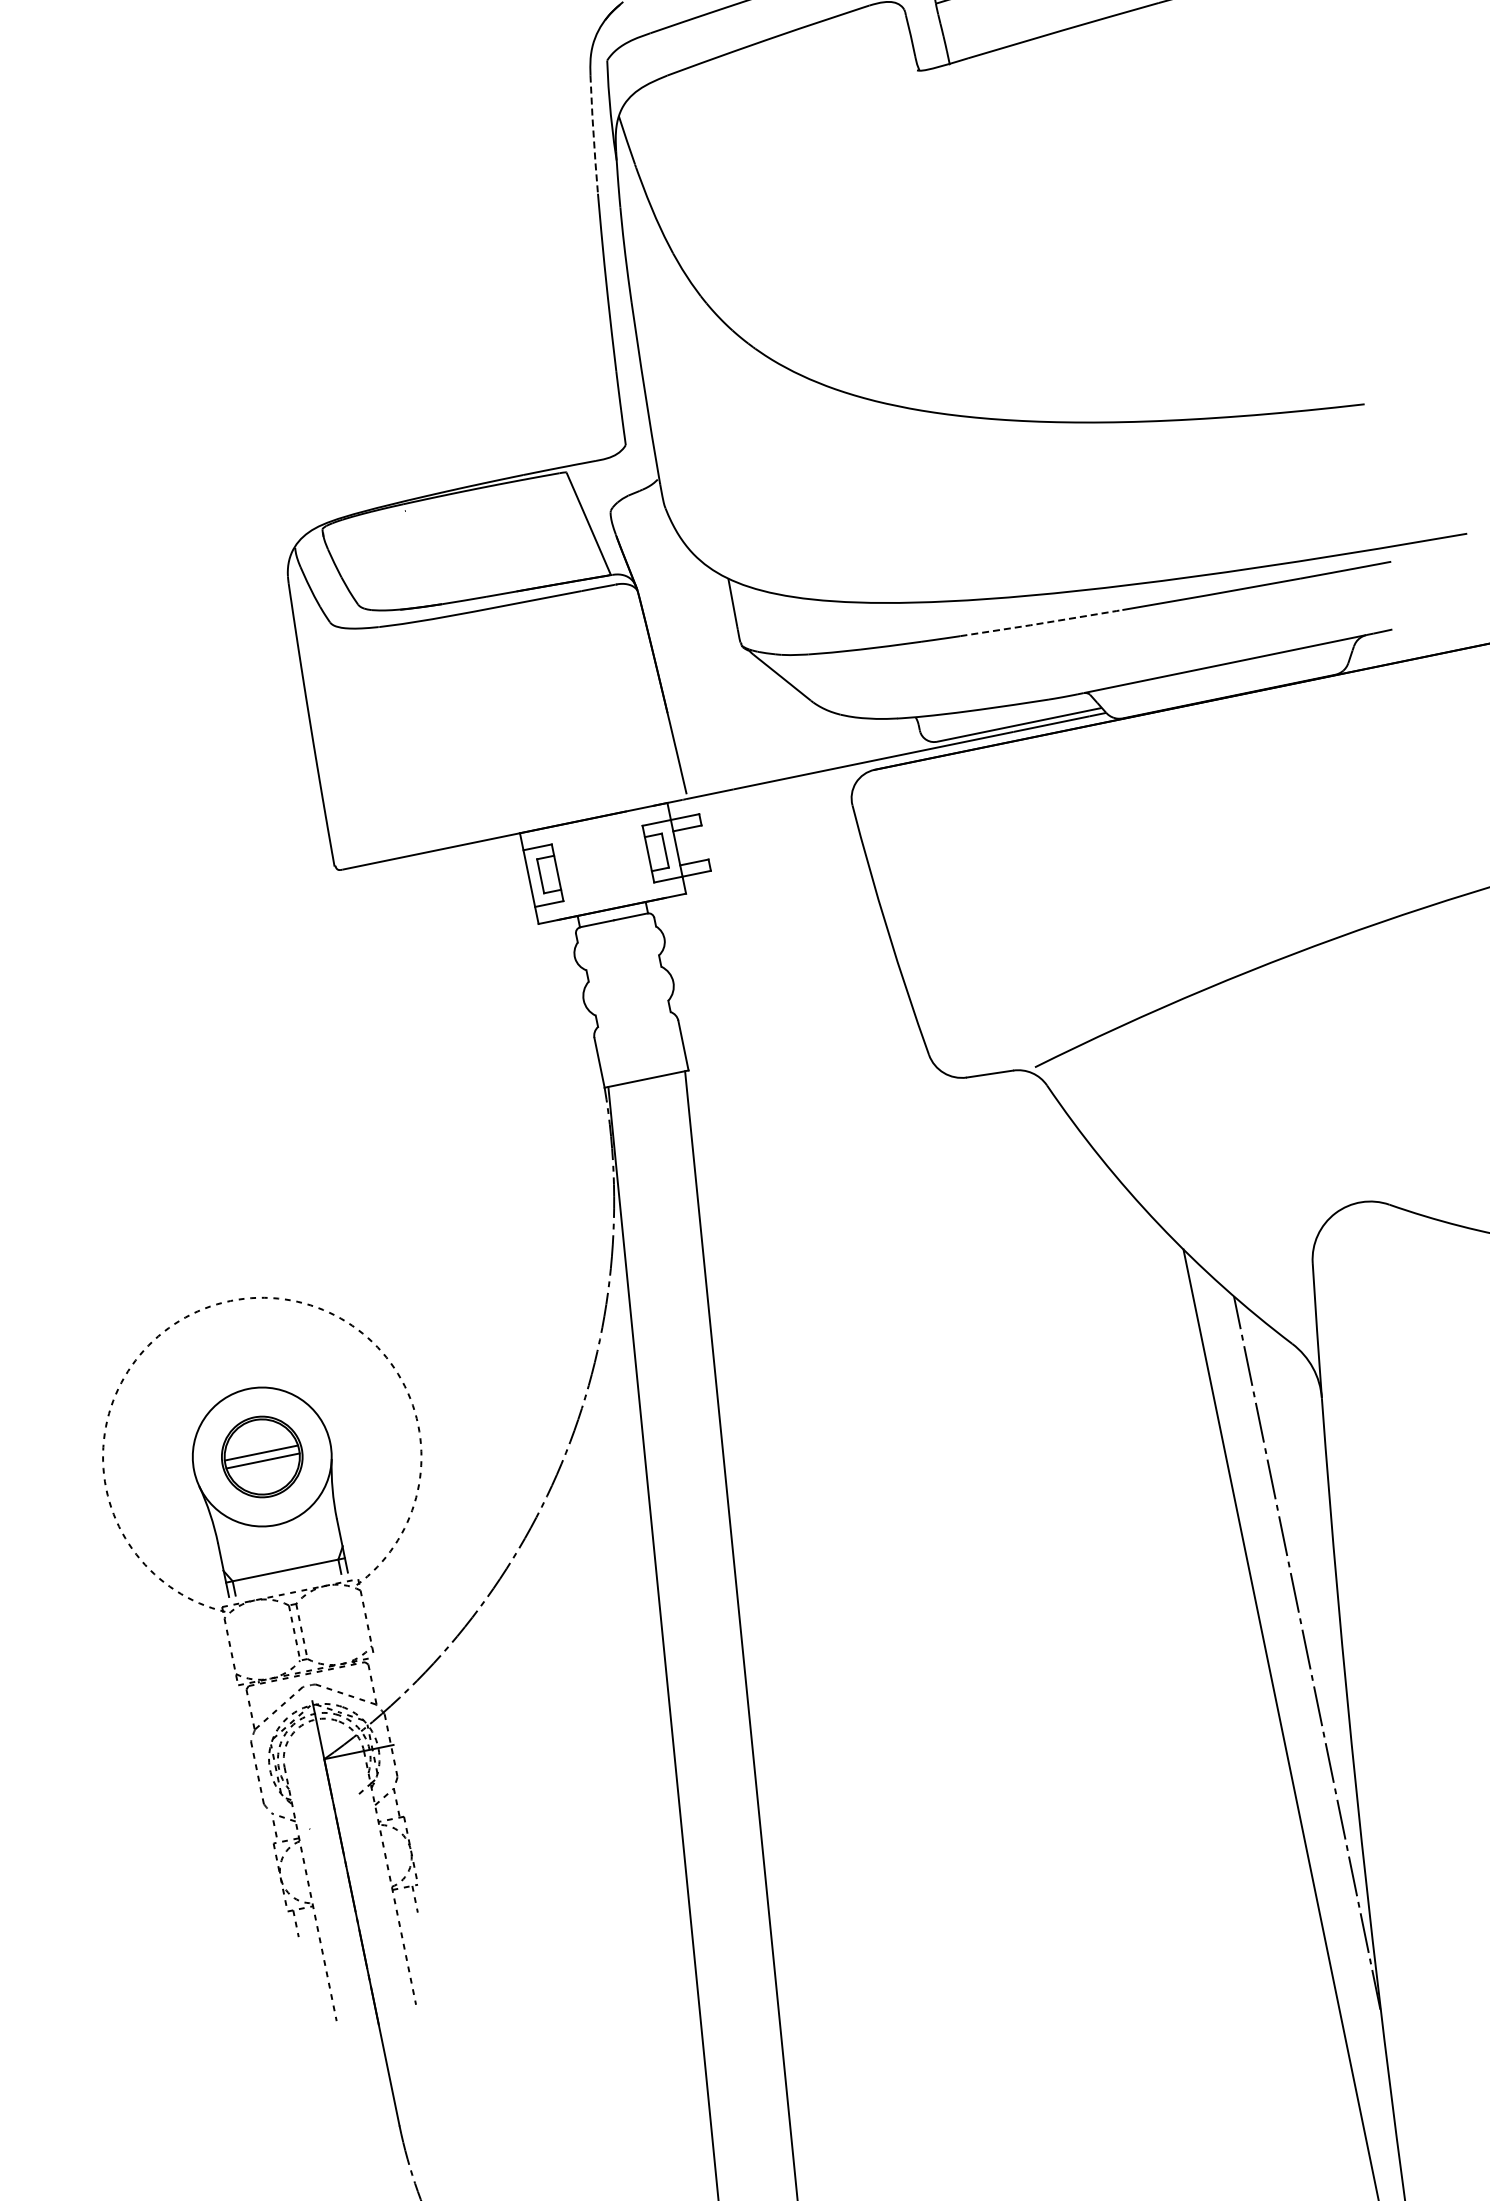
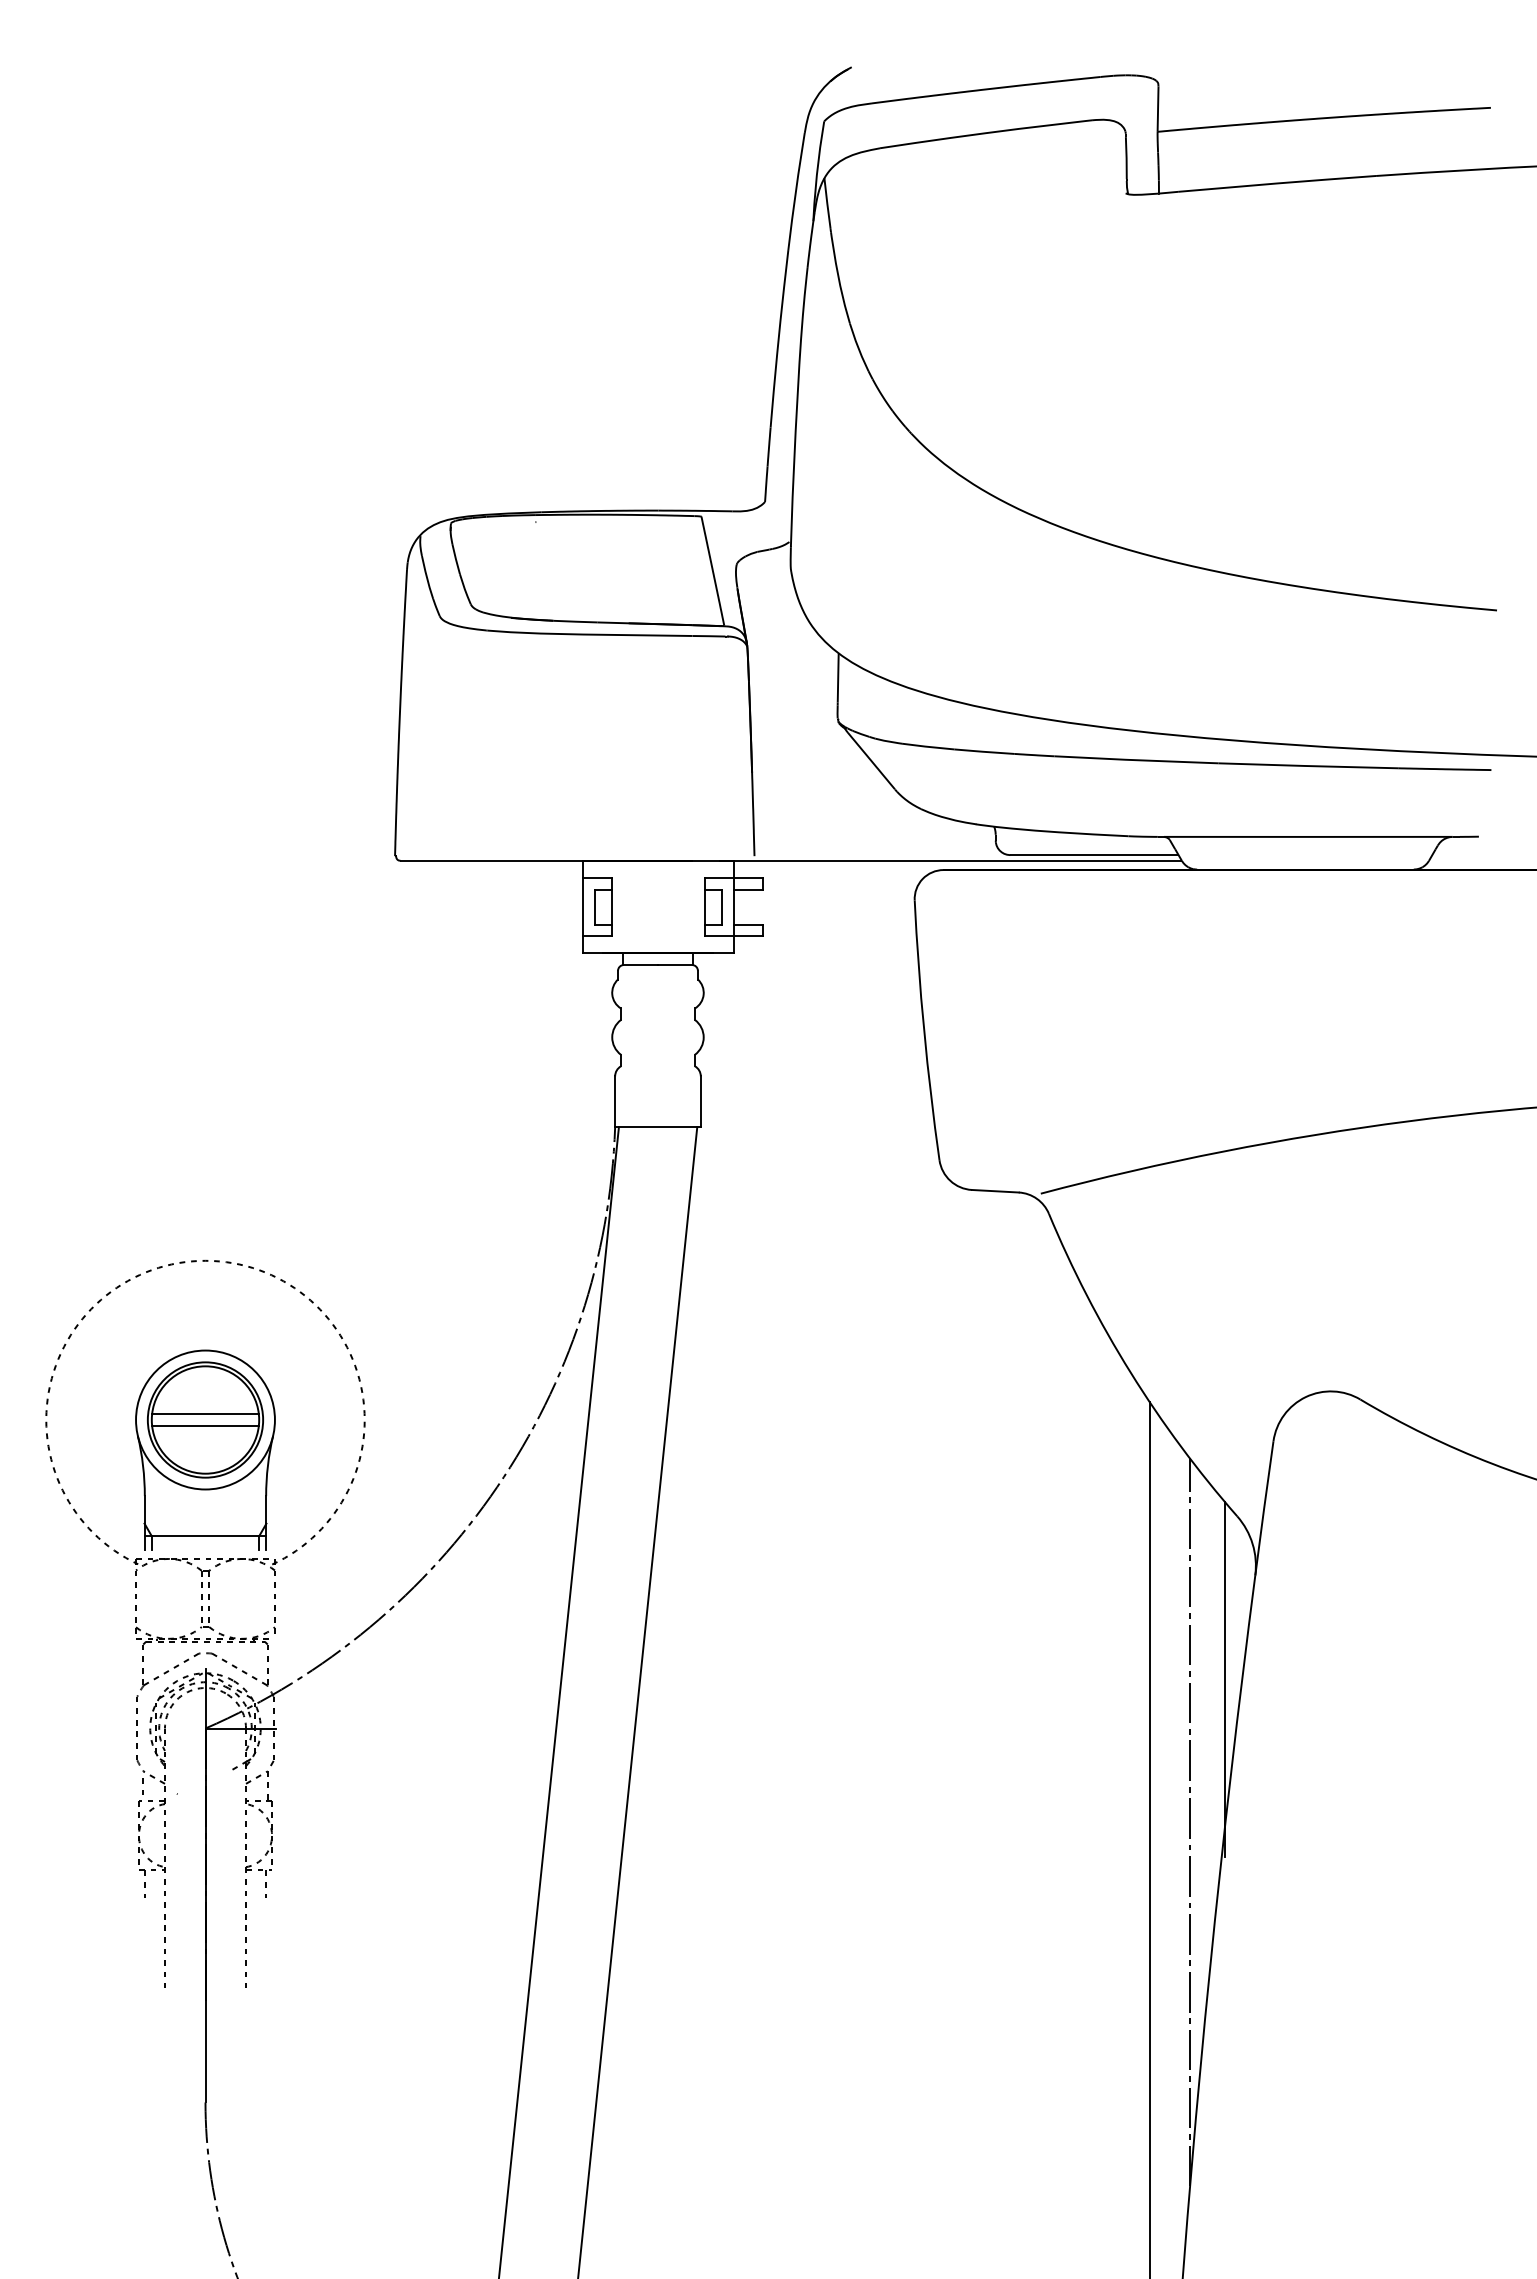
line: (594, 134) -> (796, 191), dashed -> solid
line: (1041, 623) -> (1136, 760), dashed -> solid
part: (262, 1456) -> (205, 1419), size x1.43
line: (1312, 1505) -> (1224, 1678), added

